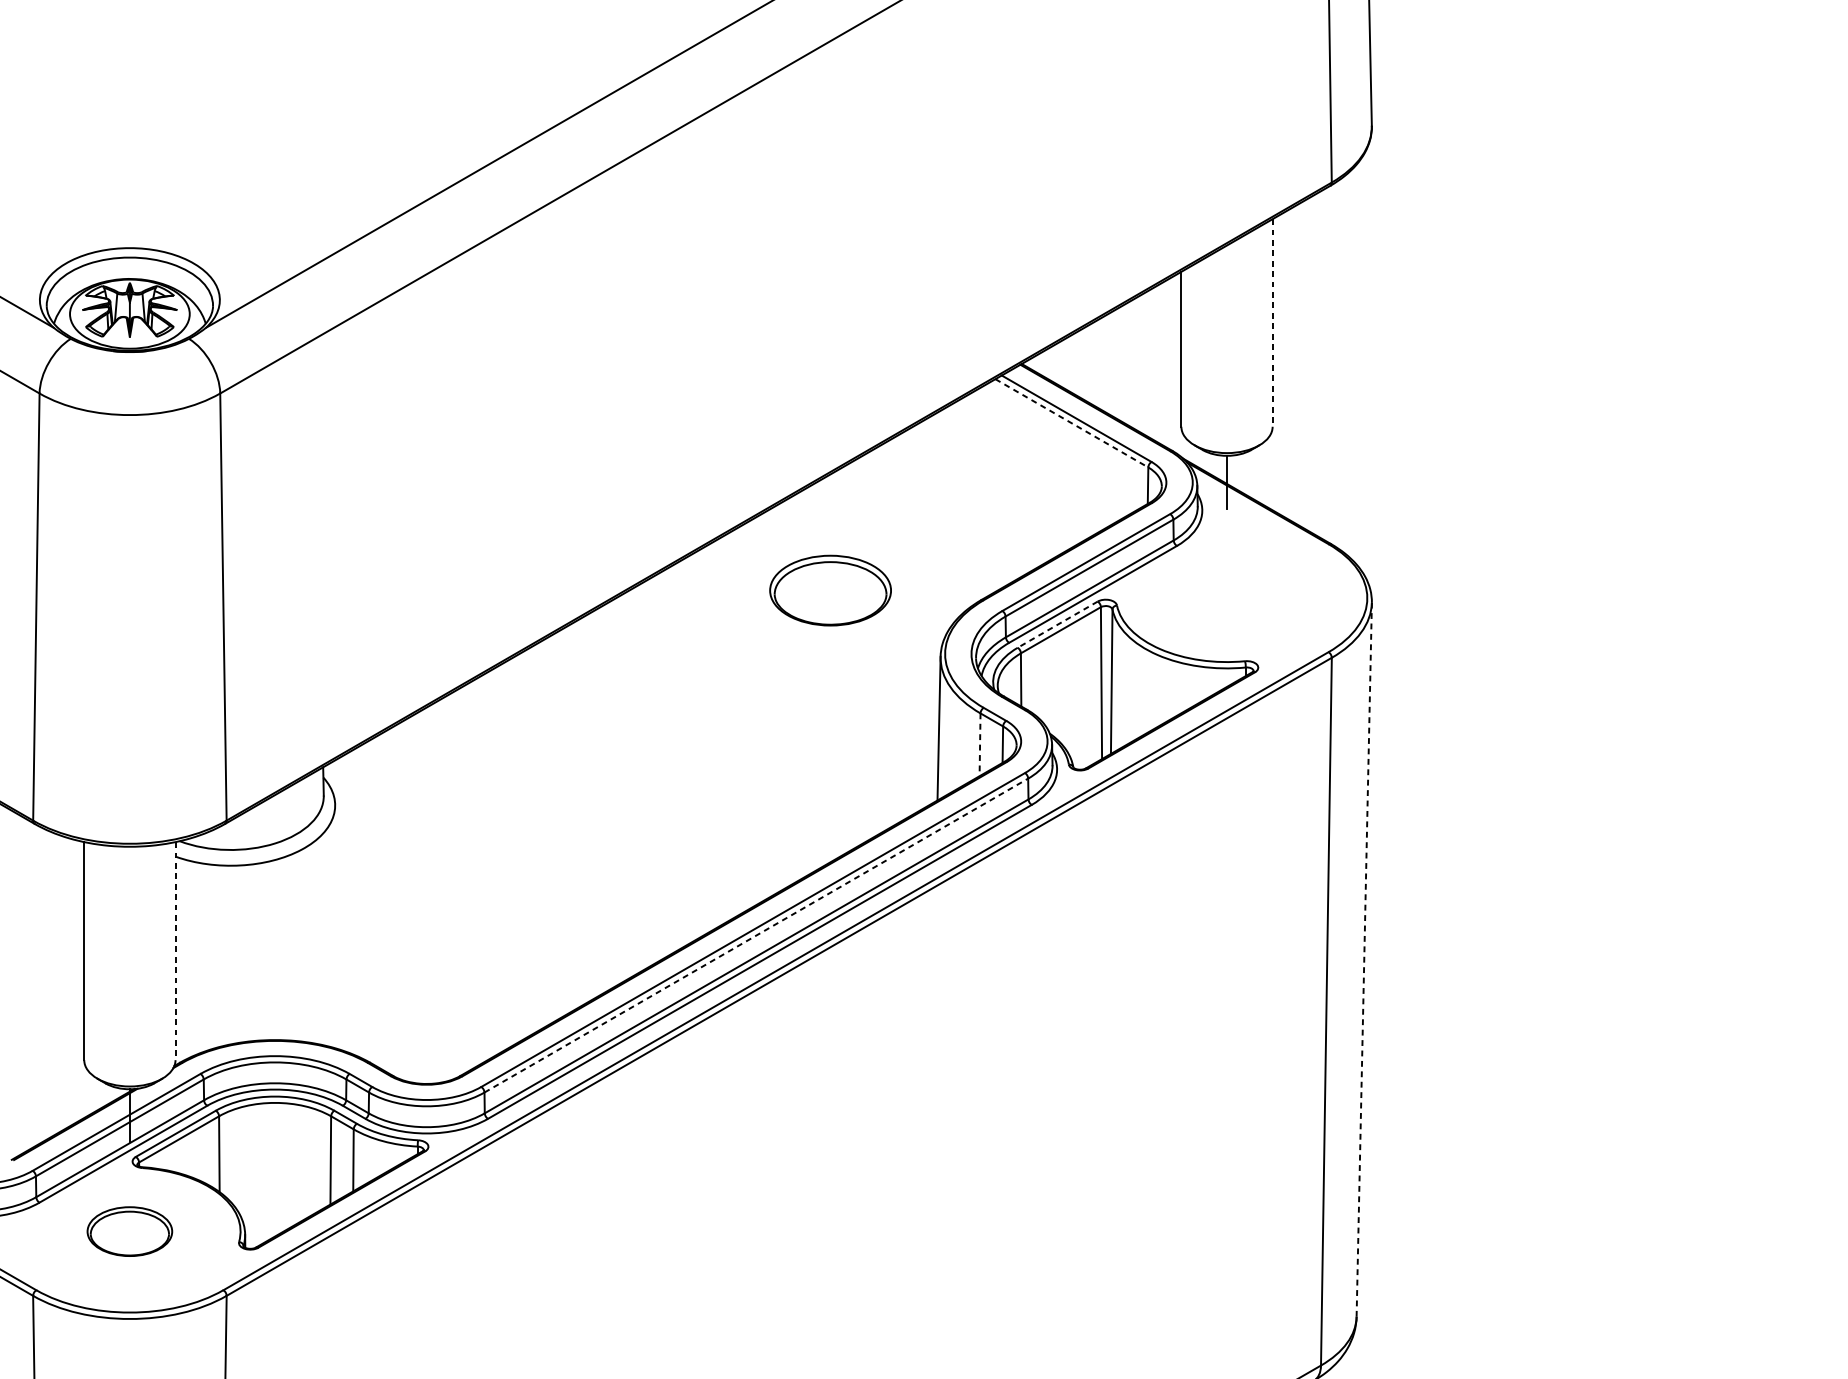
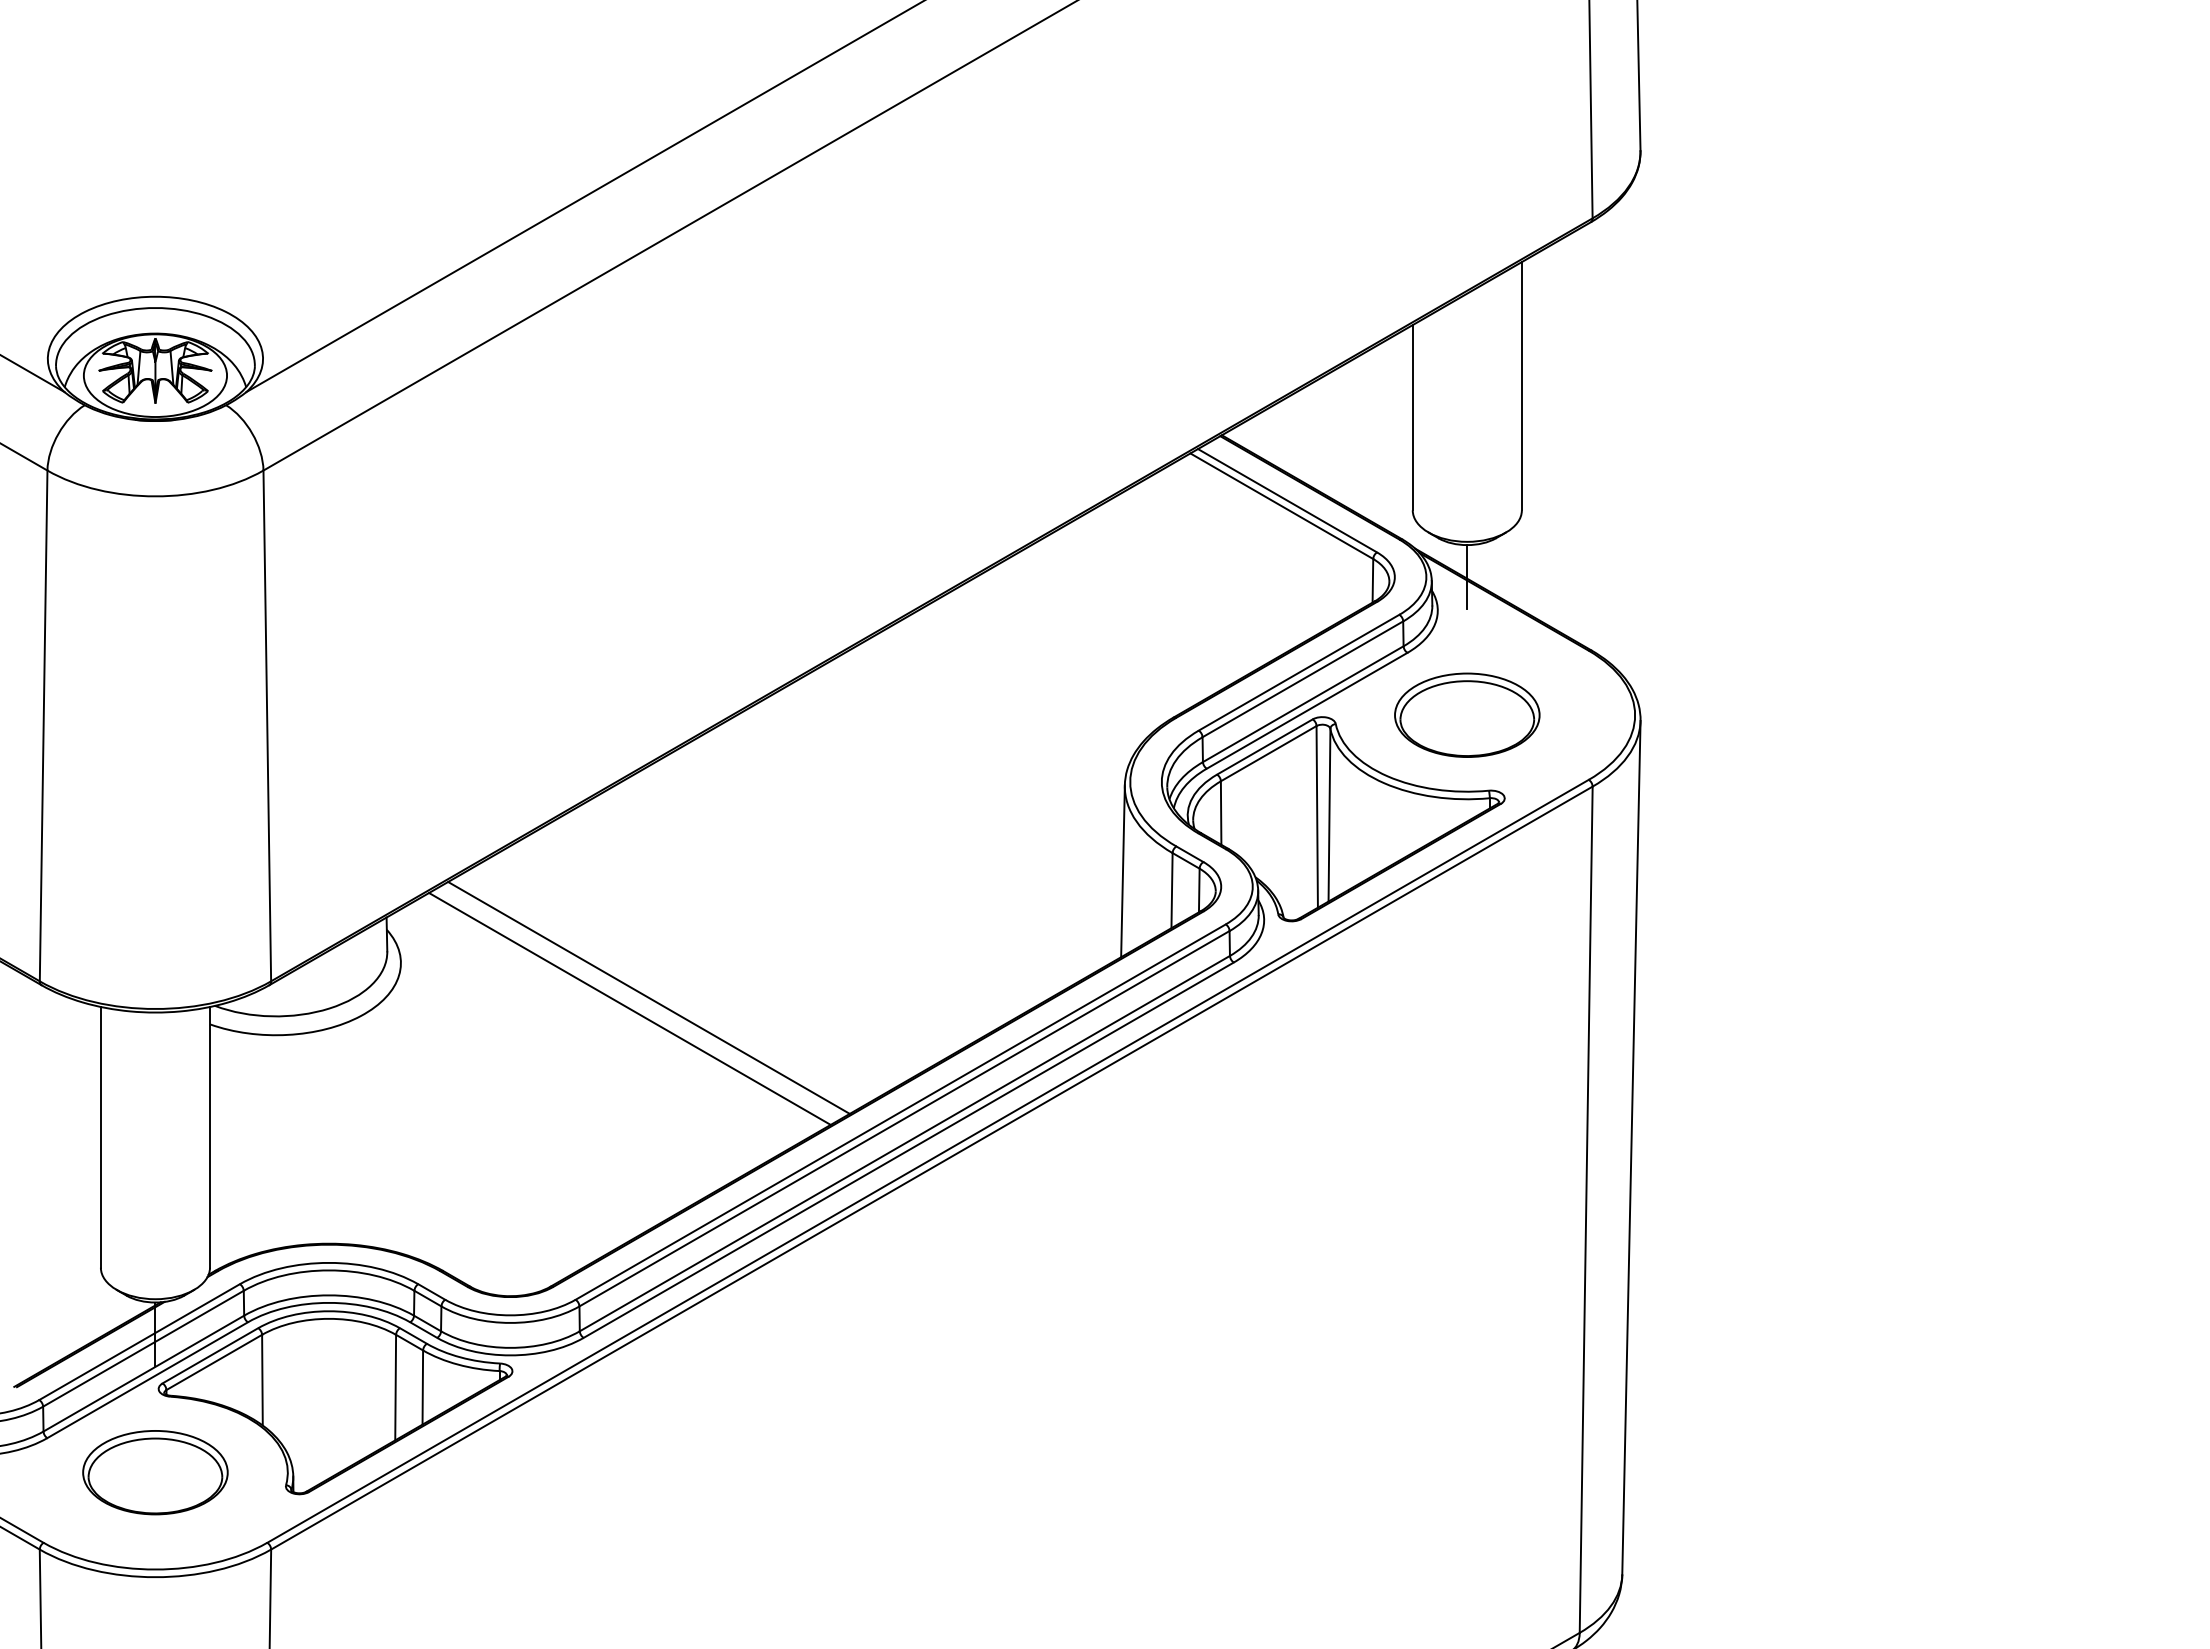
line: (1272, 323) -> (1521, 386), dashed -> solid
line: (1071, 423) -> (1281, 506), dashed -> solid
part: (830, 589) -> (1467, 714), moved
line: (1057, 625) -> (1264, 747), dashed -> solid
line: (980, 744) -> (1172, 890), dashed -> solid
line: (542, 834) -> (648, 997), added
line: (526, 843) -> (629, 1008), added
line: (756, 935) -> (904, 1118), dashed -> solid
line: (175, 951) -> (210, 1137), dashed -> solid
line: (1364, 959) -> (1631, 1147), dashed -> solid
part: (129, 1231) -> (155, 1472), size x1.43

